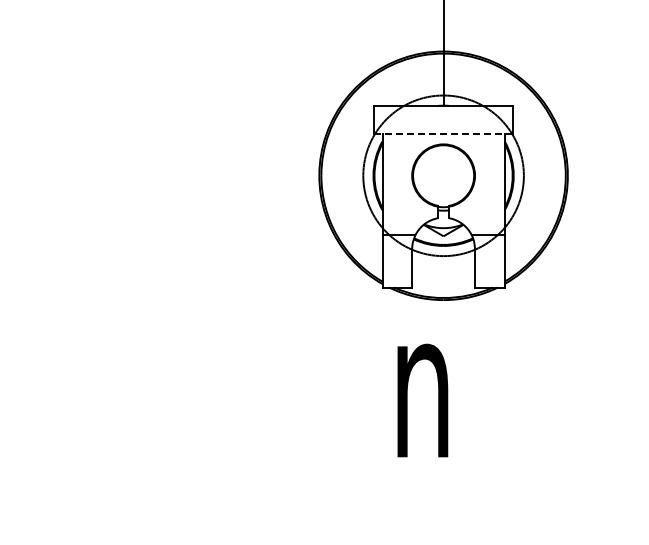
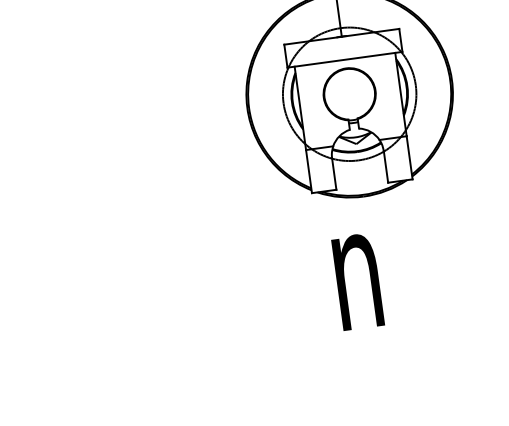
line: (443, 133) -> (344, 59), dashed -> solid

